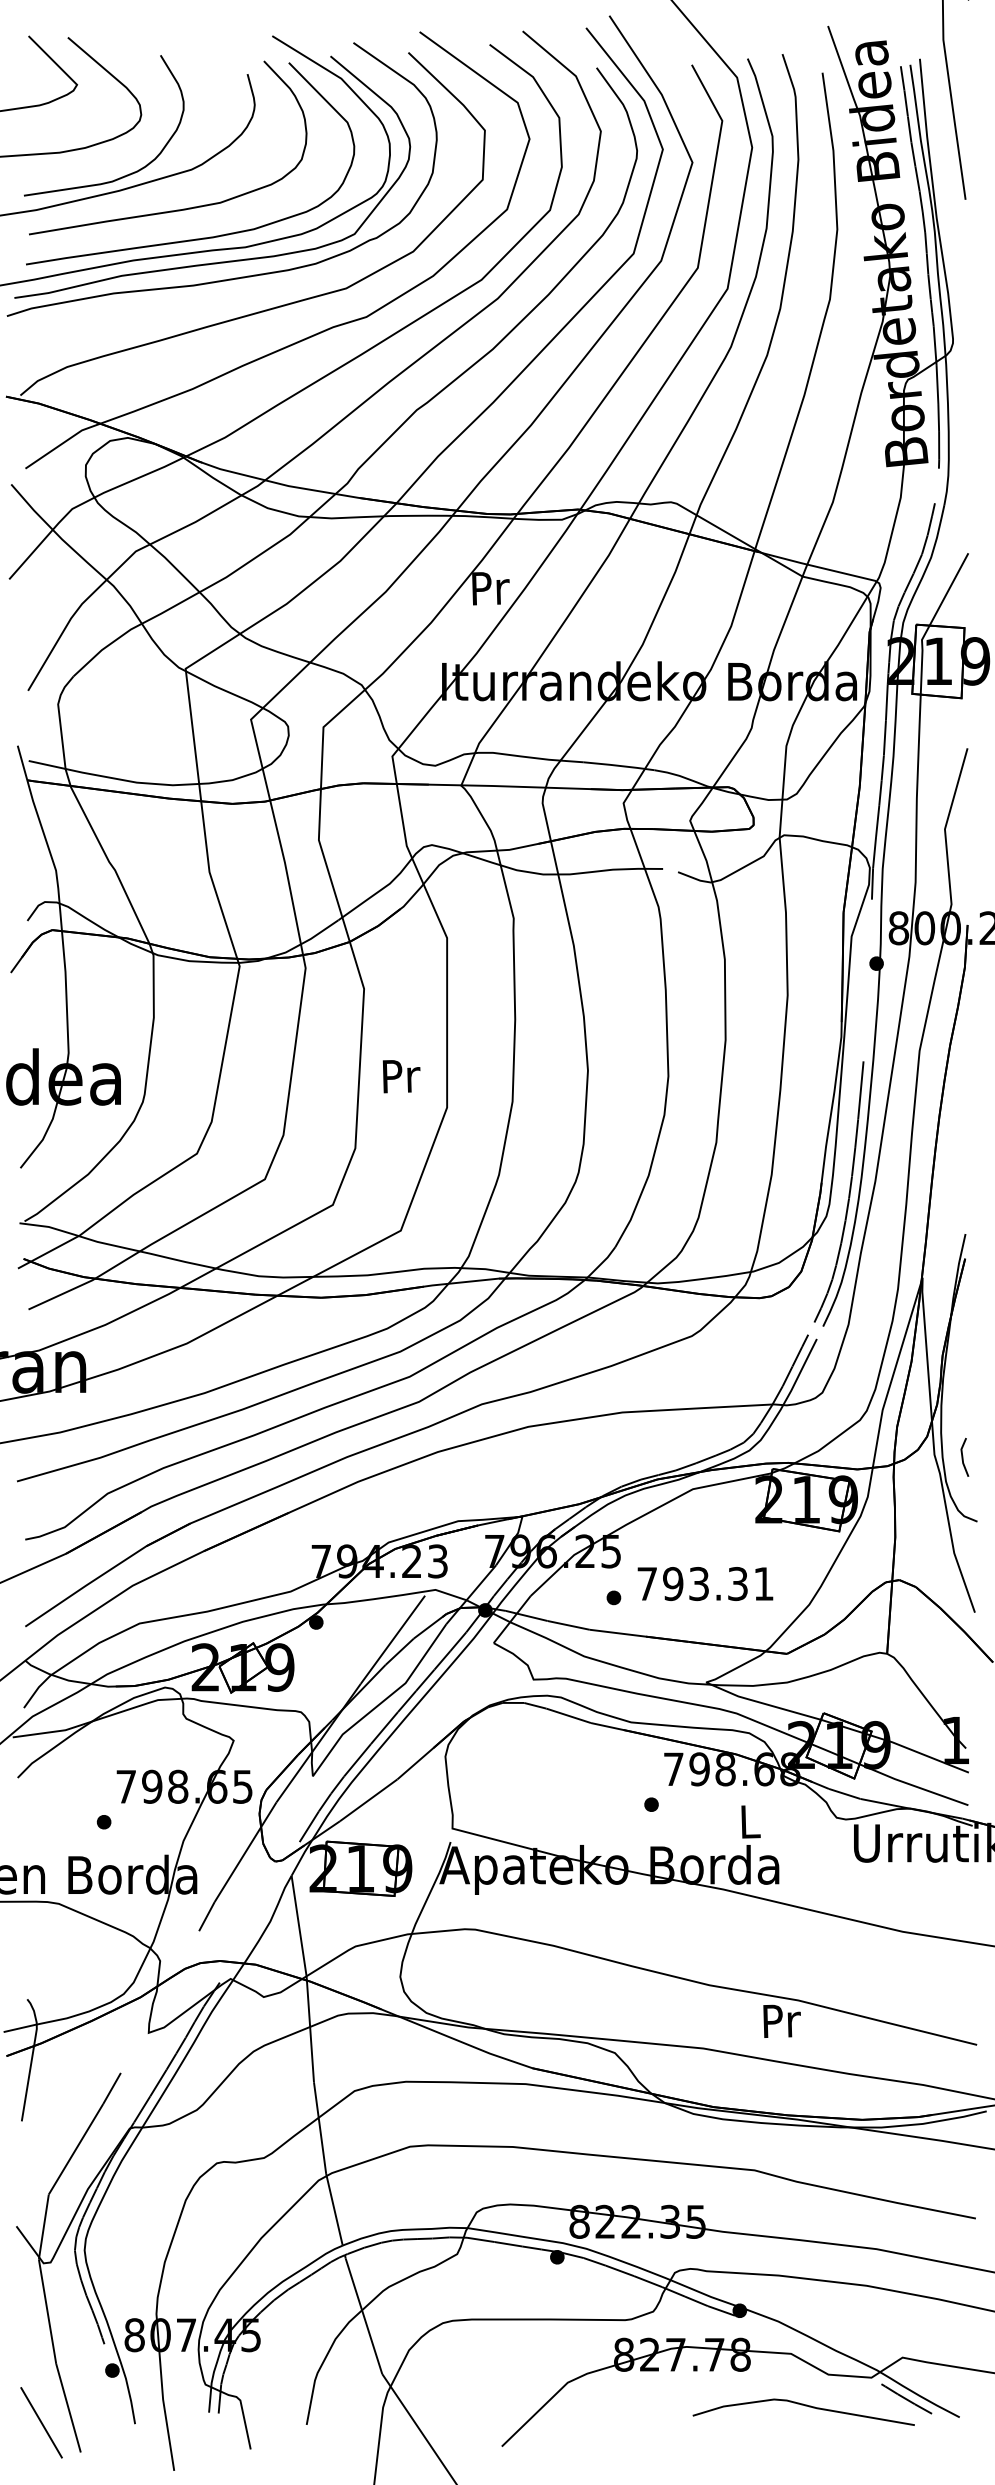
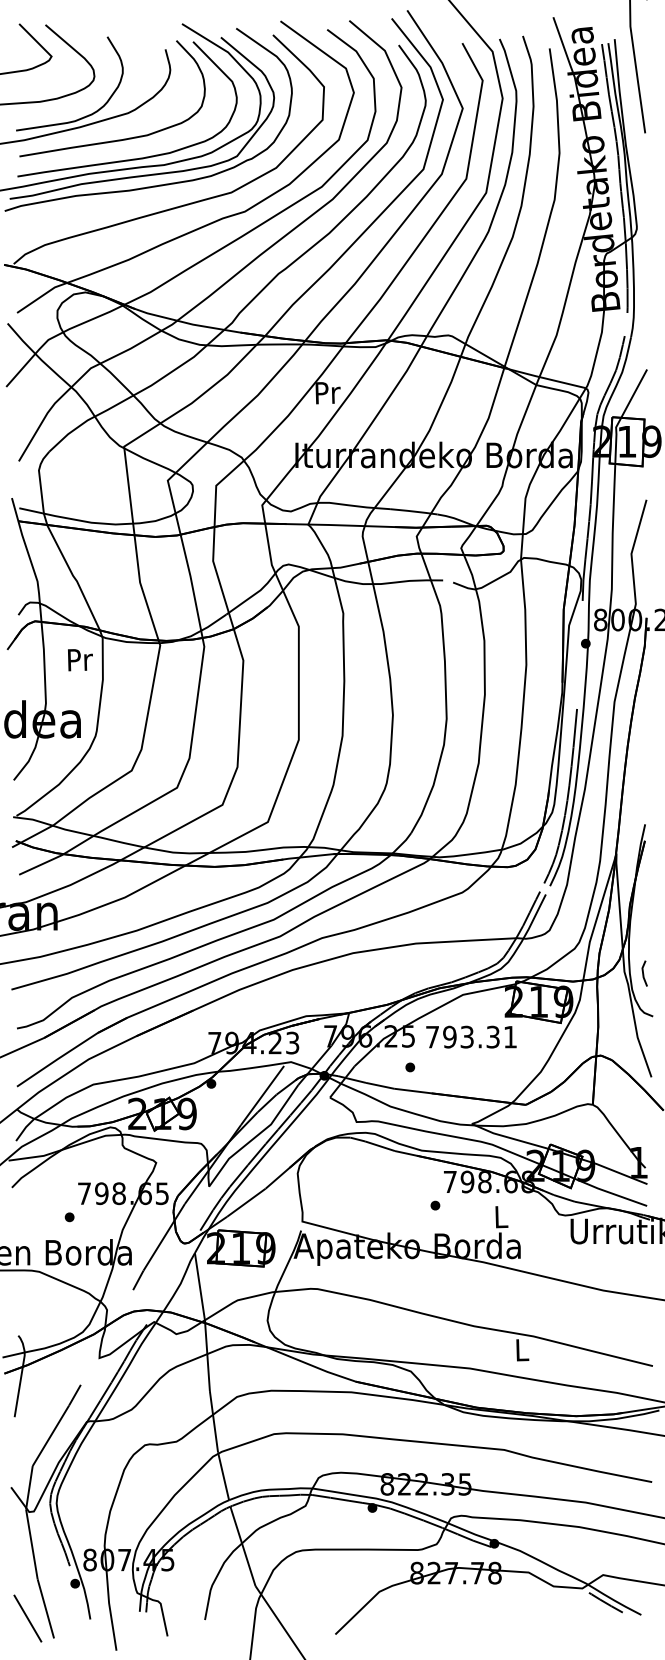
text: (401, 1077) -> (80, 660), moved
text: (705, 1582) -> (471, 1036), moved
text: (781, 2021) -> (522, 1350), Pr -> L
curve: (802, 2406) -> (536, 1607), removed

